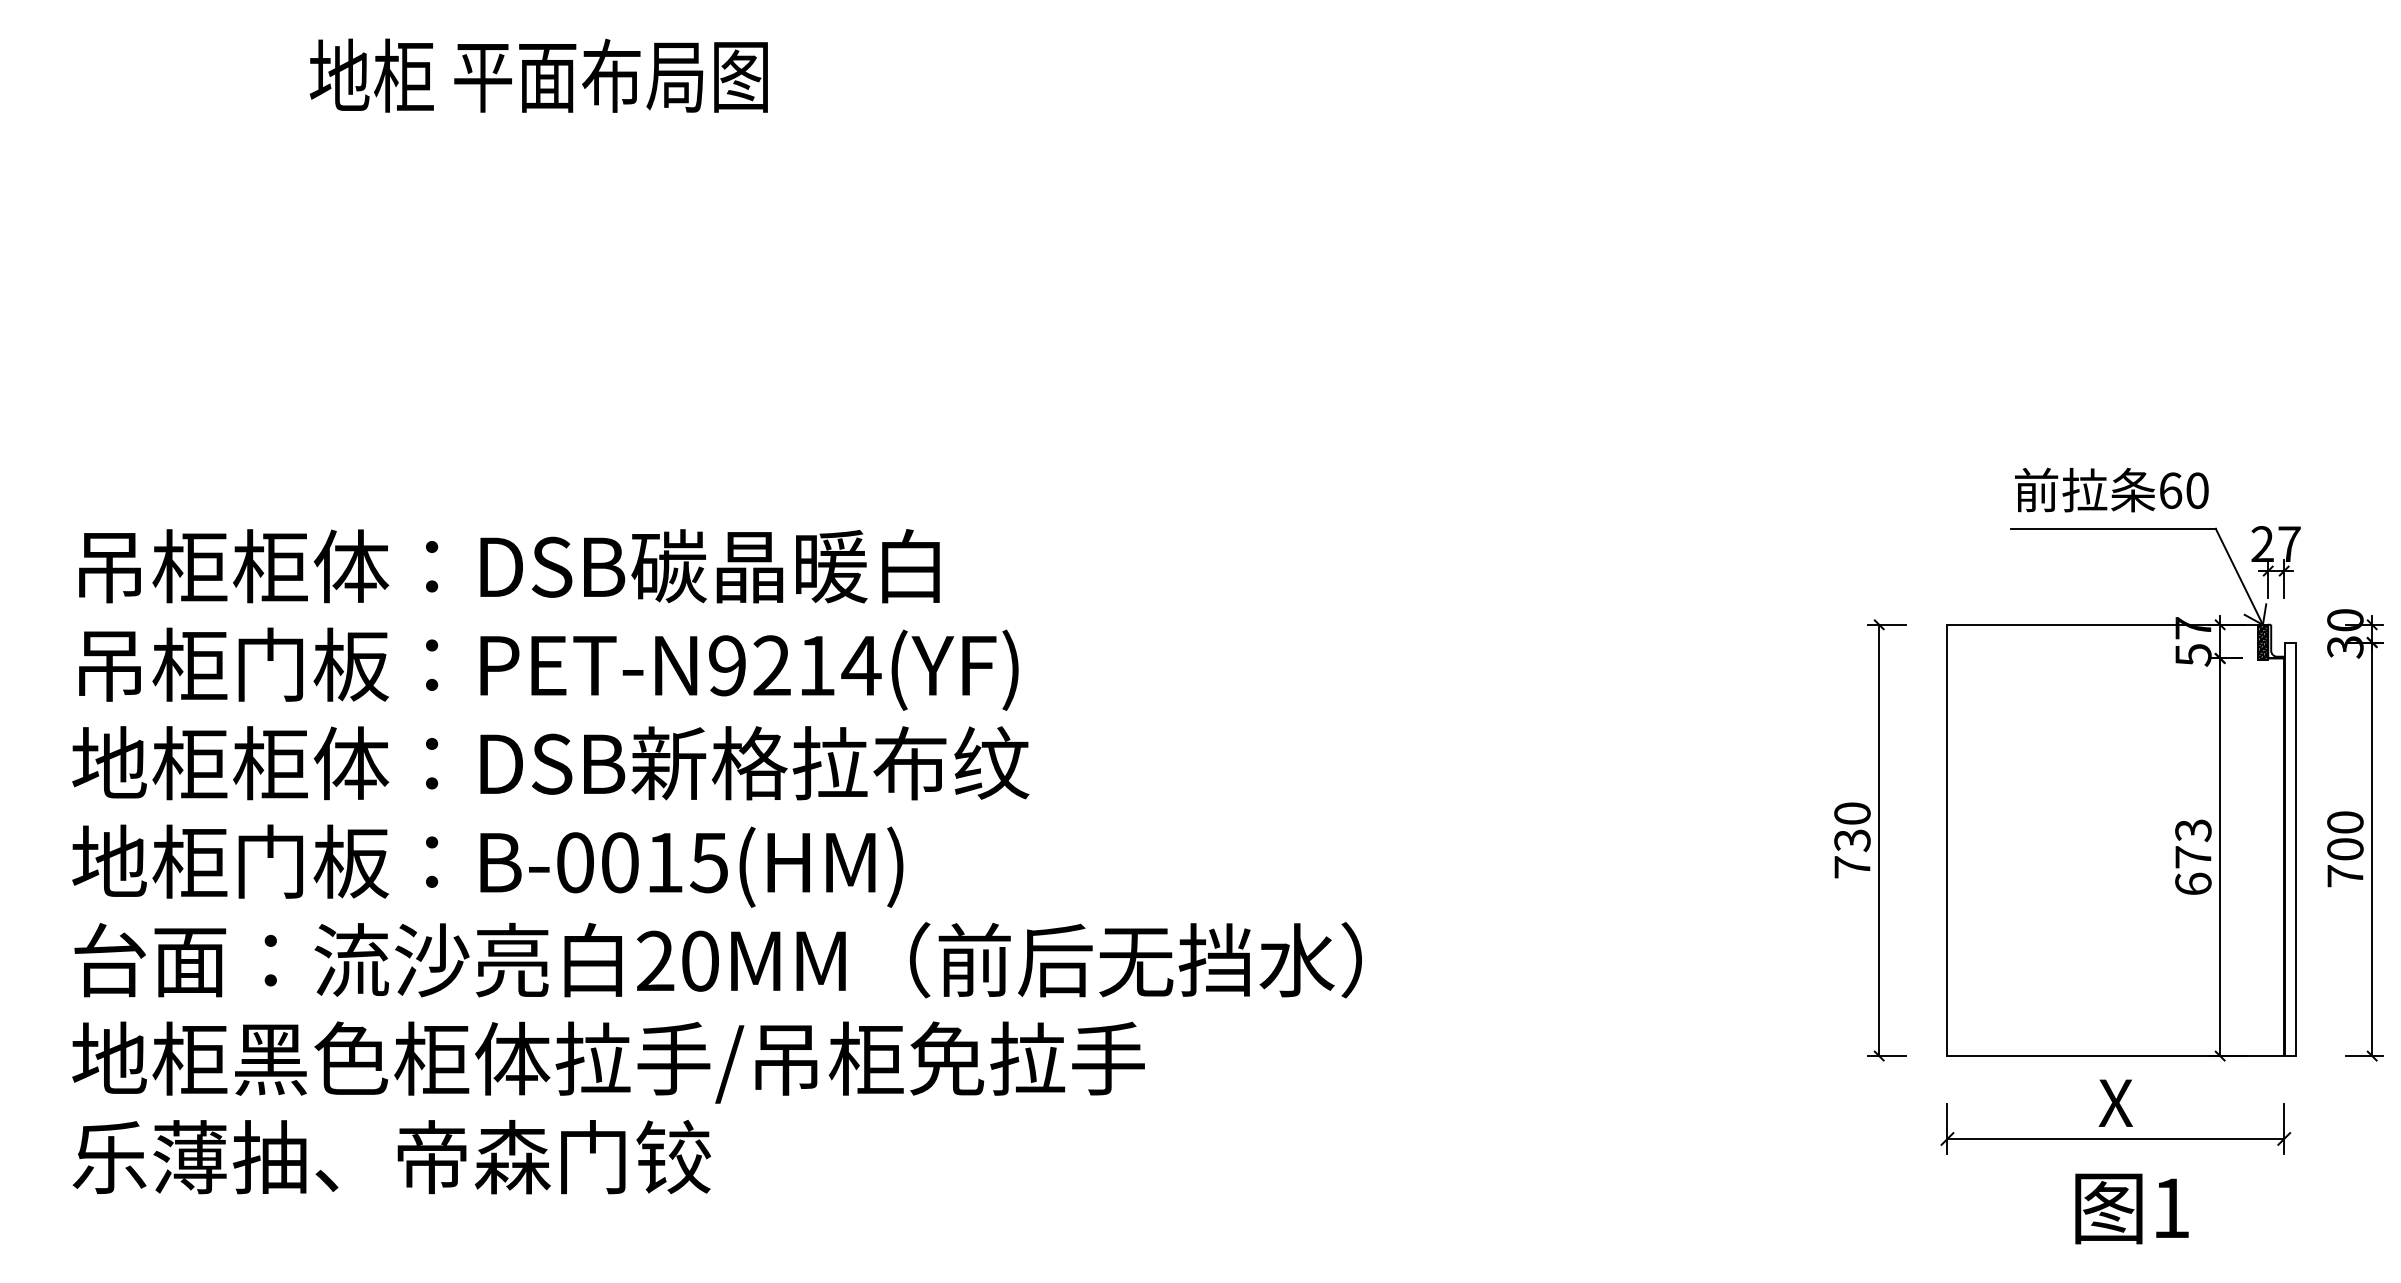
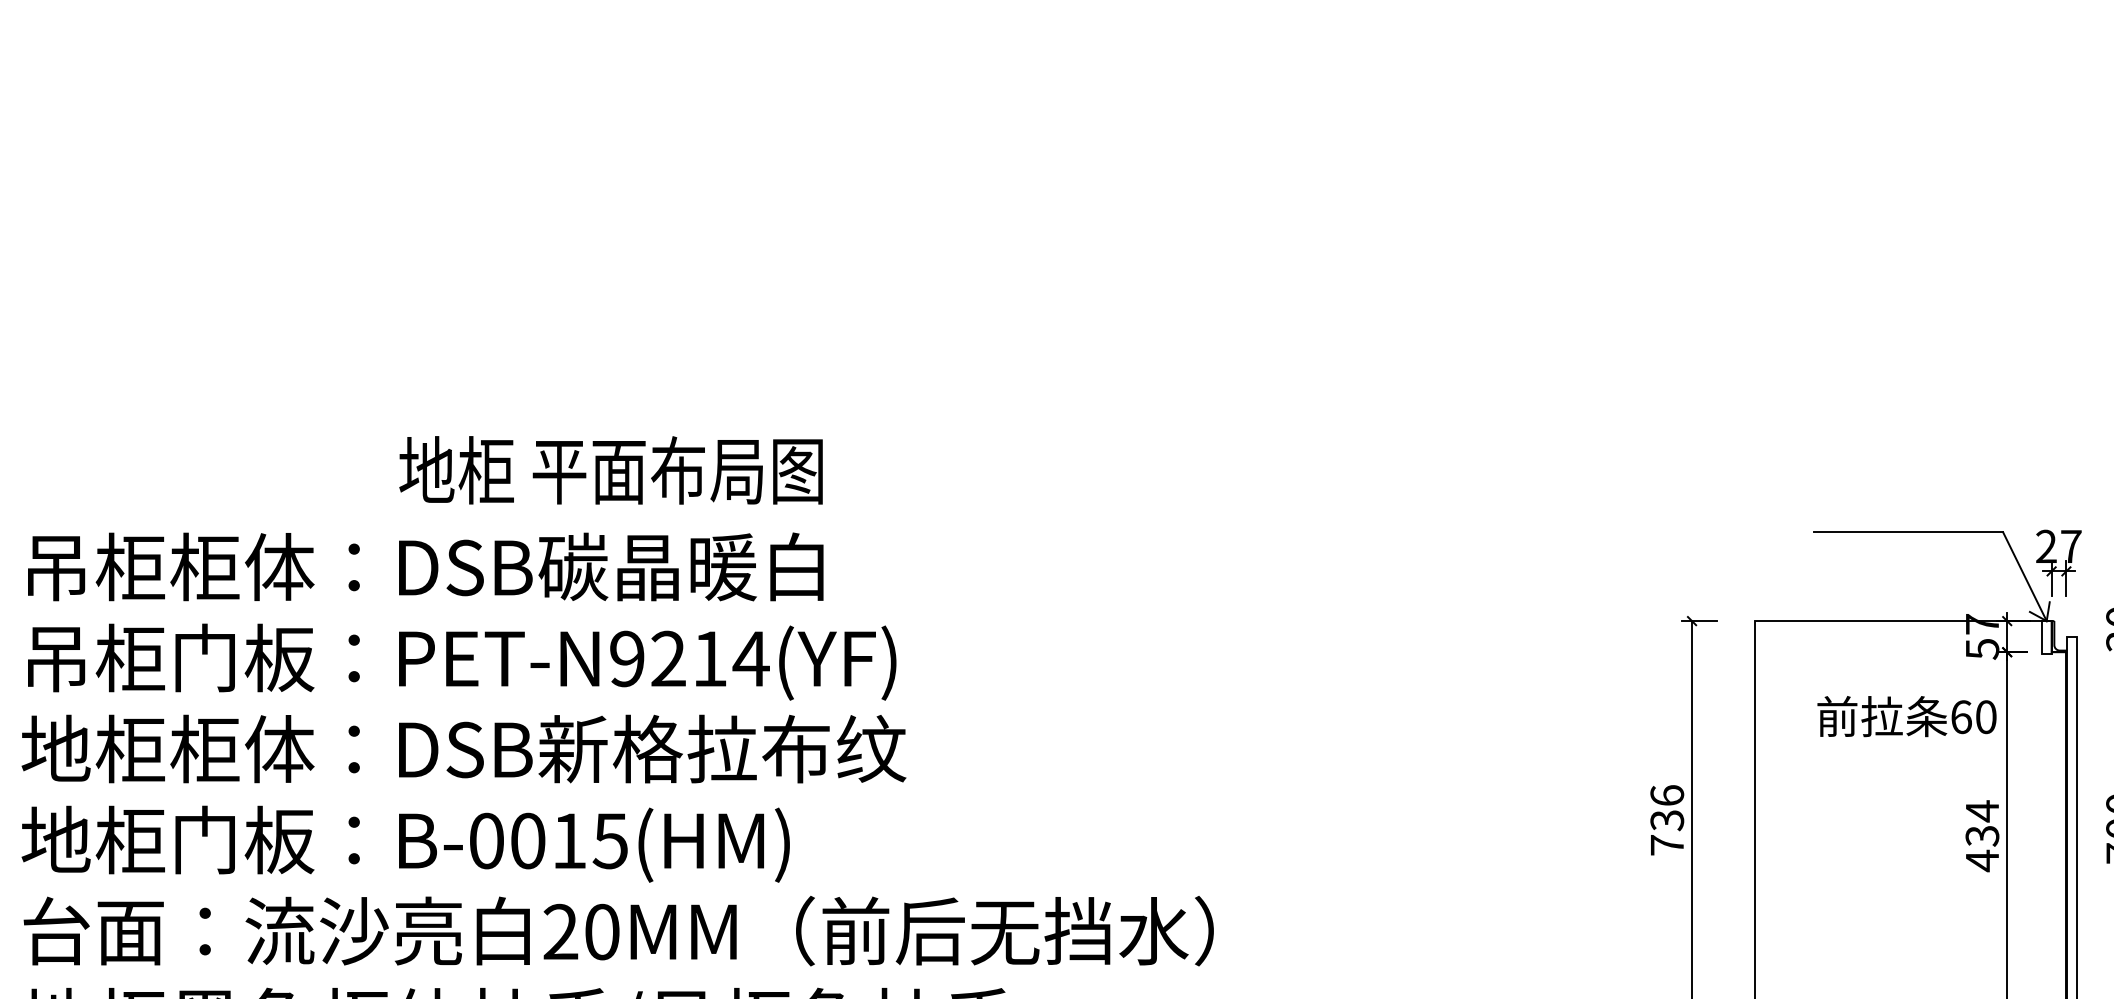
text: (538, 75) -> (610, 470), moved
text: (2111, 489) -> (1906, 716), moved
hatch: (2262, 642) -> (2046, 637), removed
text: (1852, 813) -> (1667, 795), 730 -> 736
text: (2193, 857) -> (1982, 836), 673 -> 434

